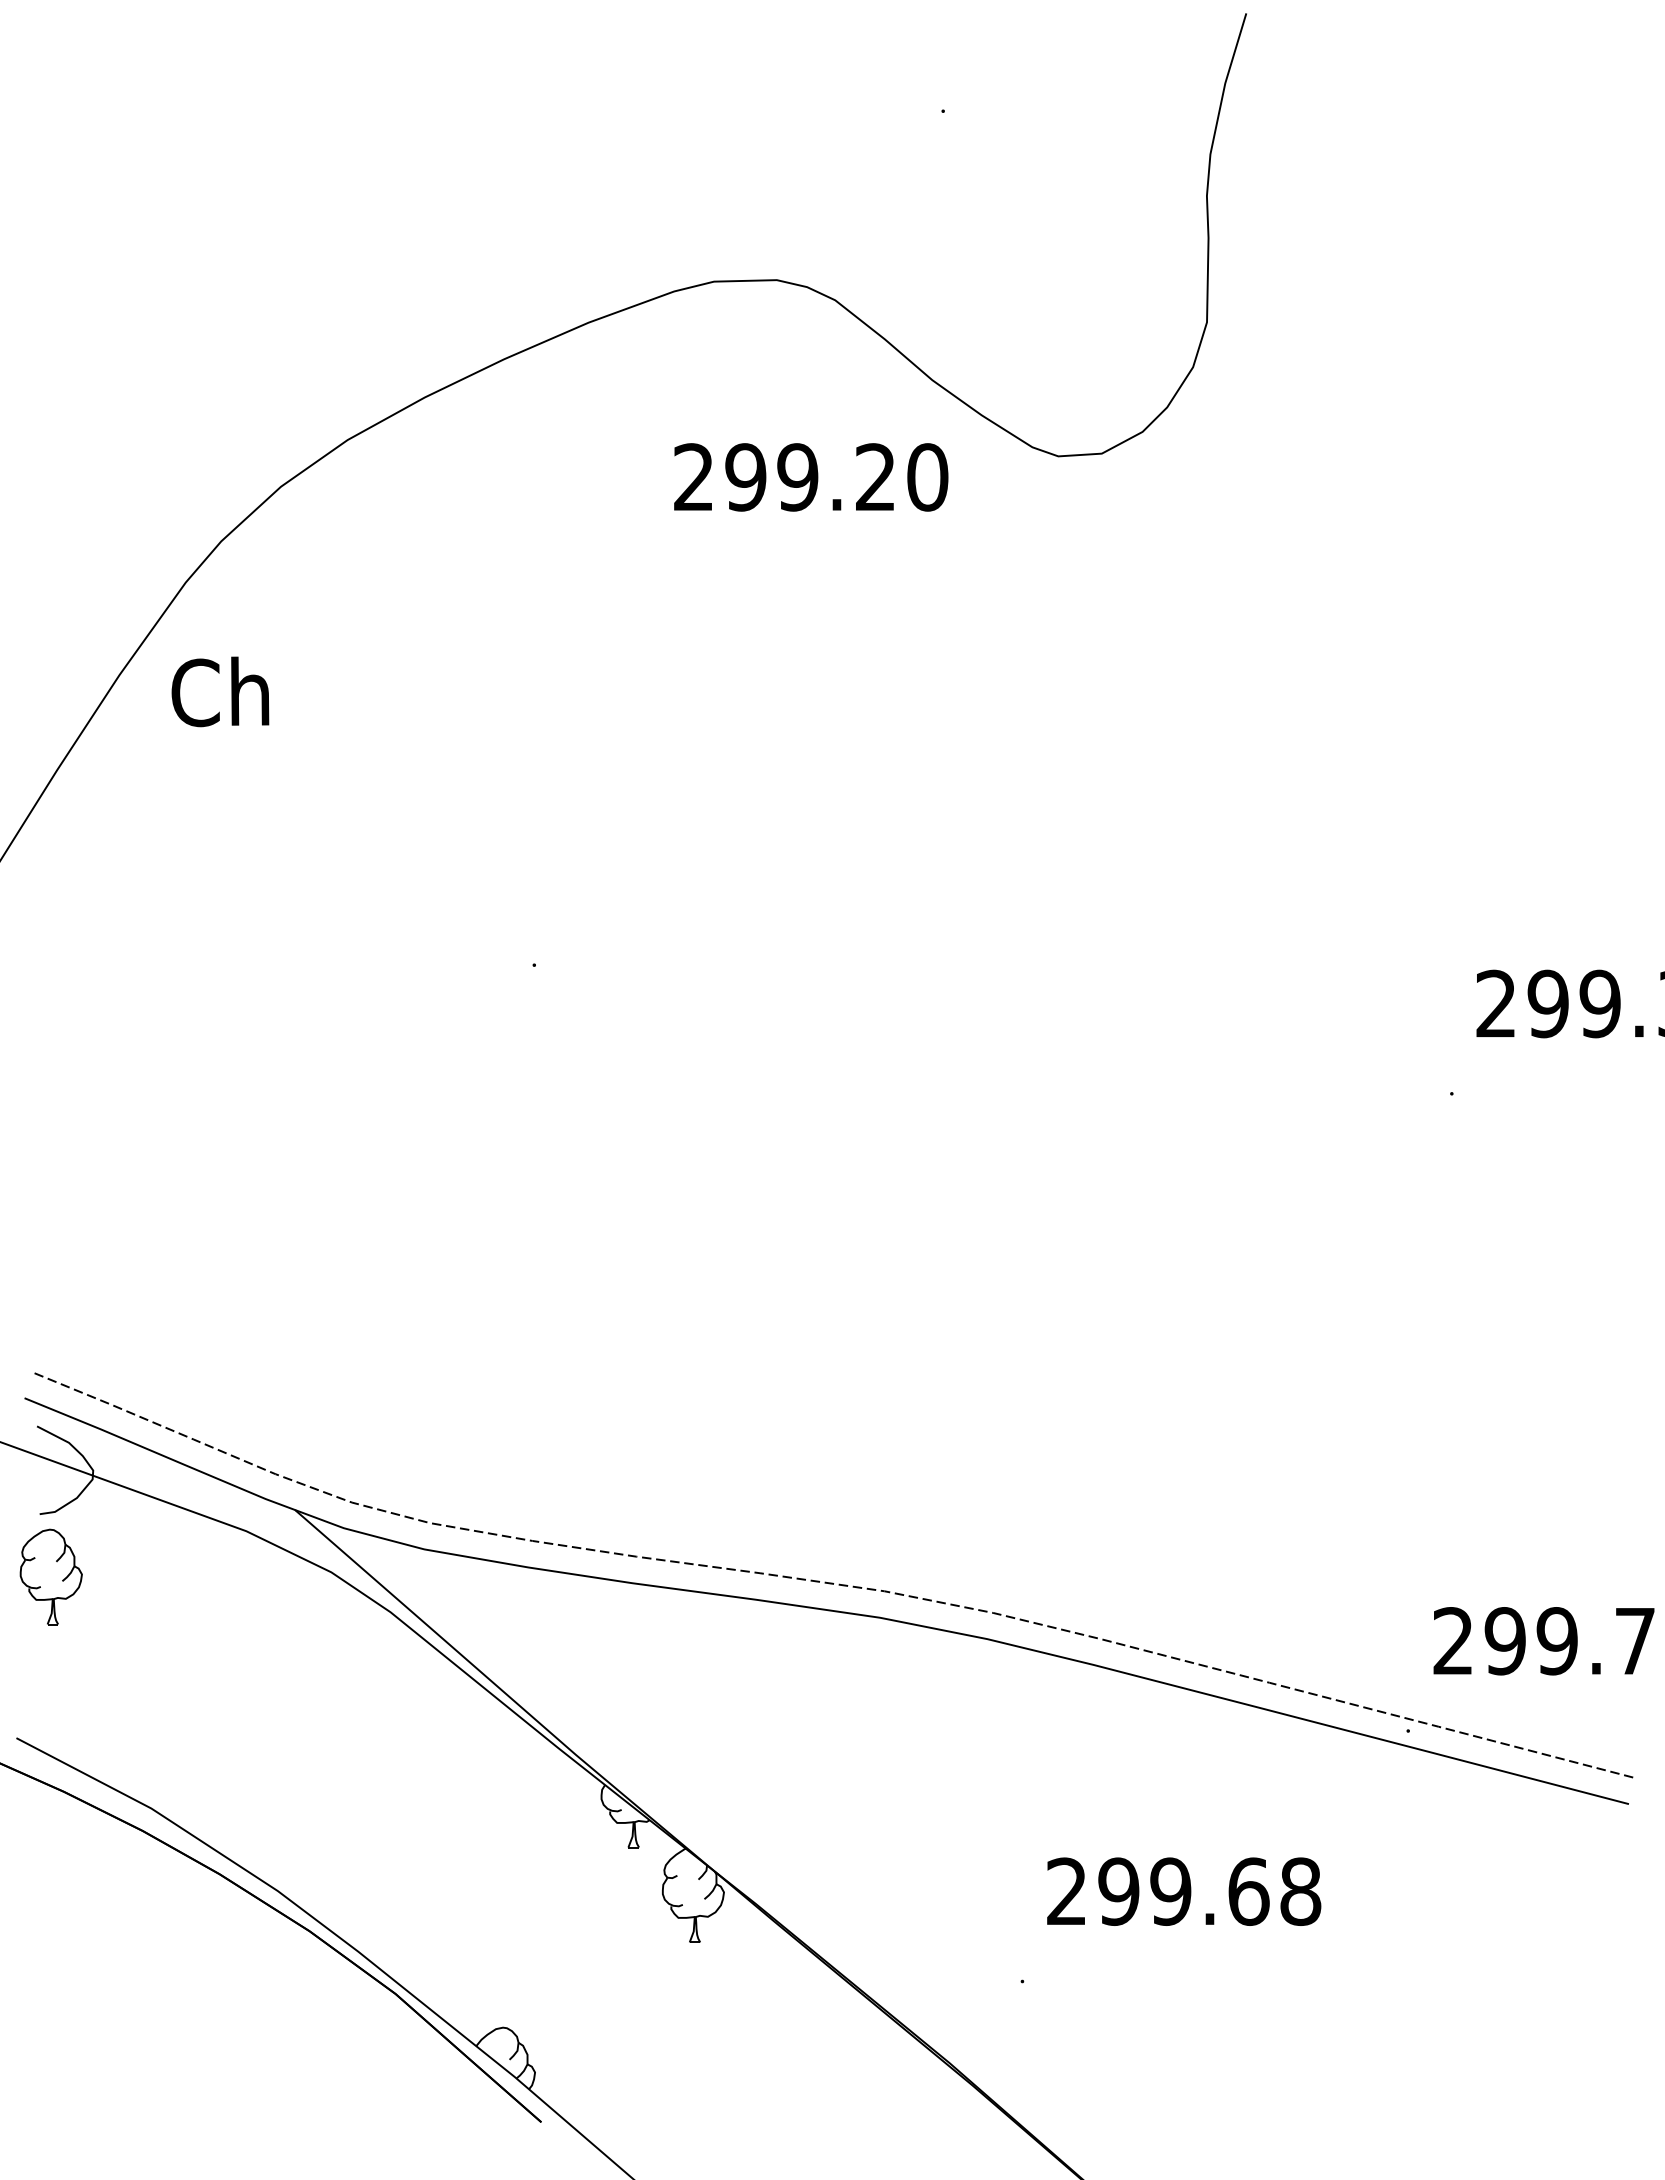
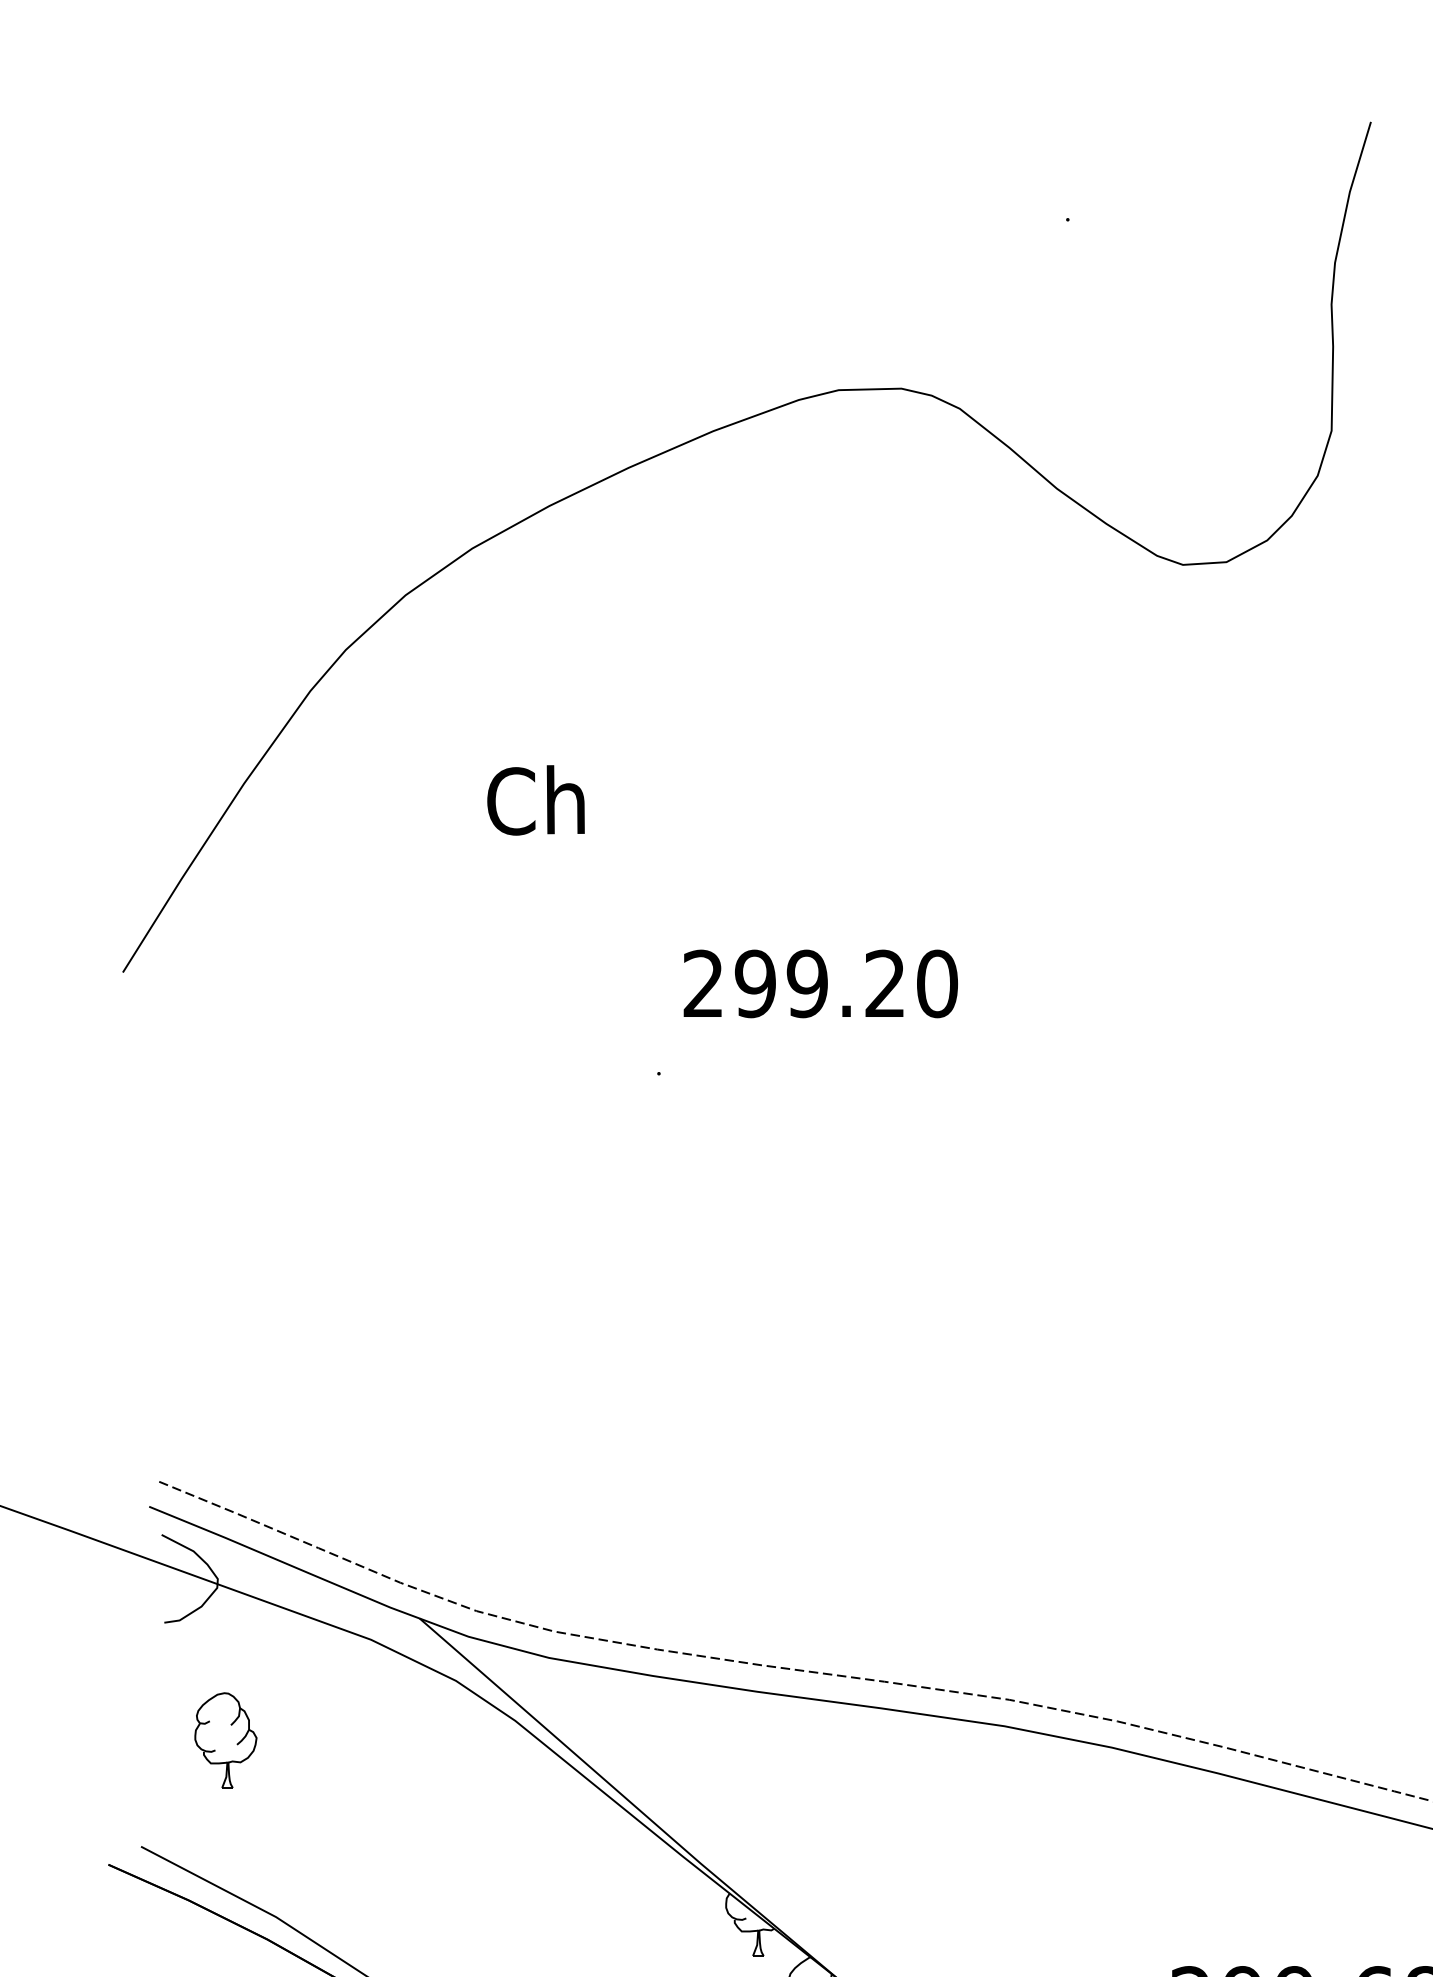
text: (811, 477) -> (821, 984), moved
text: (220, 691) -> (536, 800), moved
part: (50, 1576) -> (225, 1740), moved

